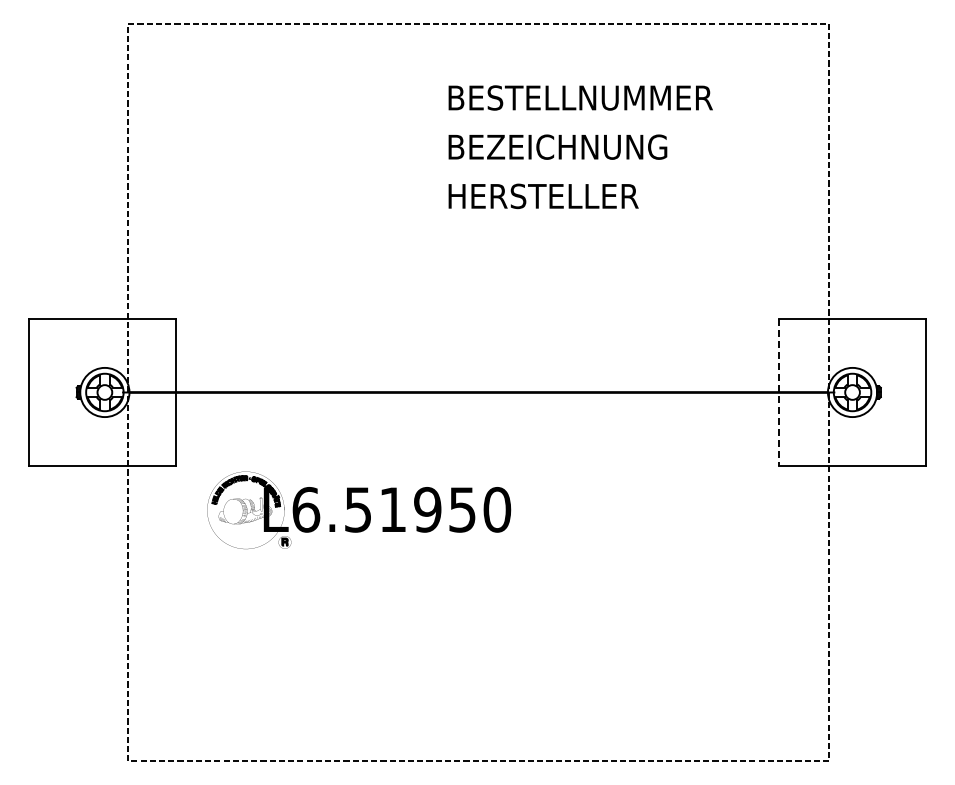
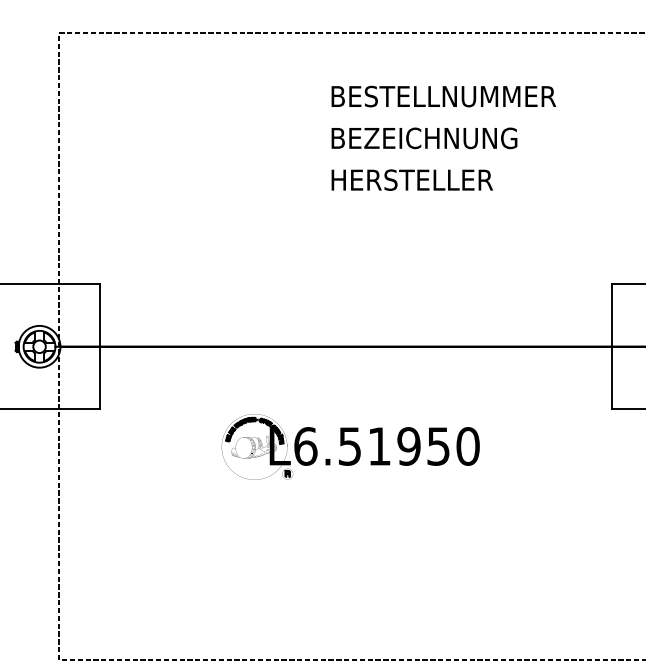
line: (778, 392) -> (611, 346), dashed -> solid
part: (359, 510) -> (351, 447), moved

